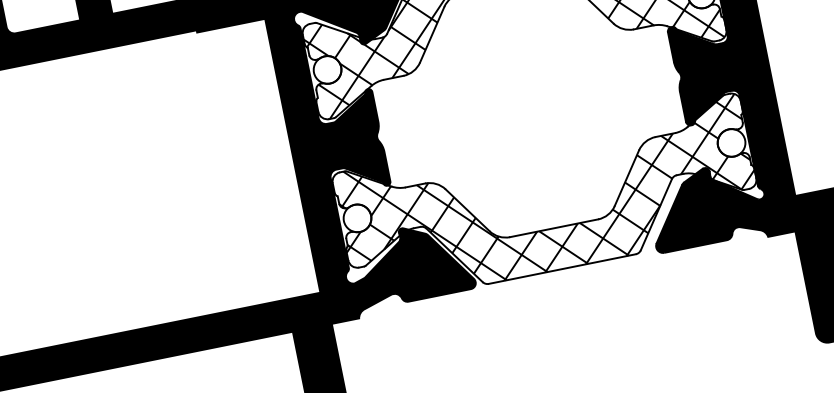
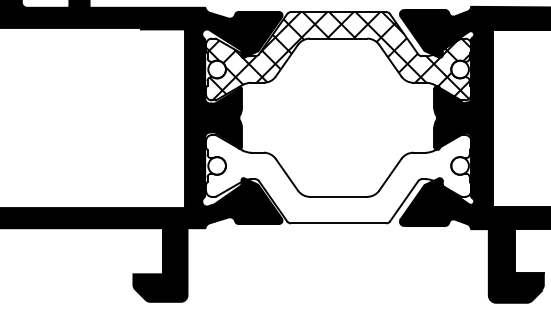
hatch: (548, 201) -> (338, 179), removed

